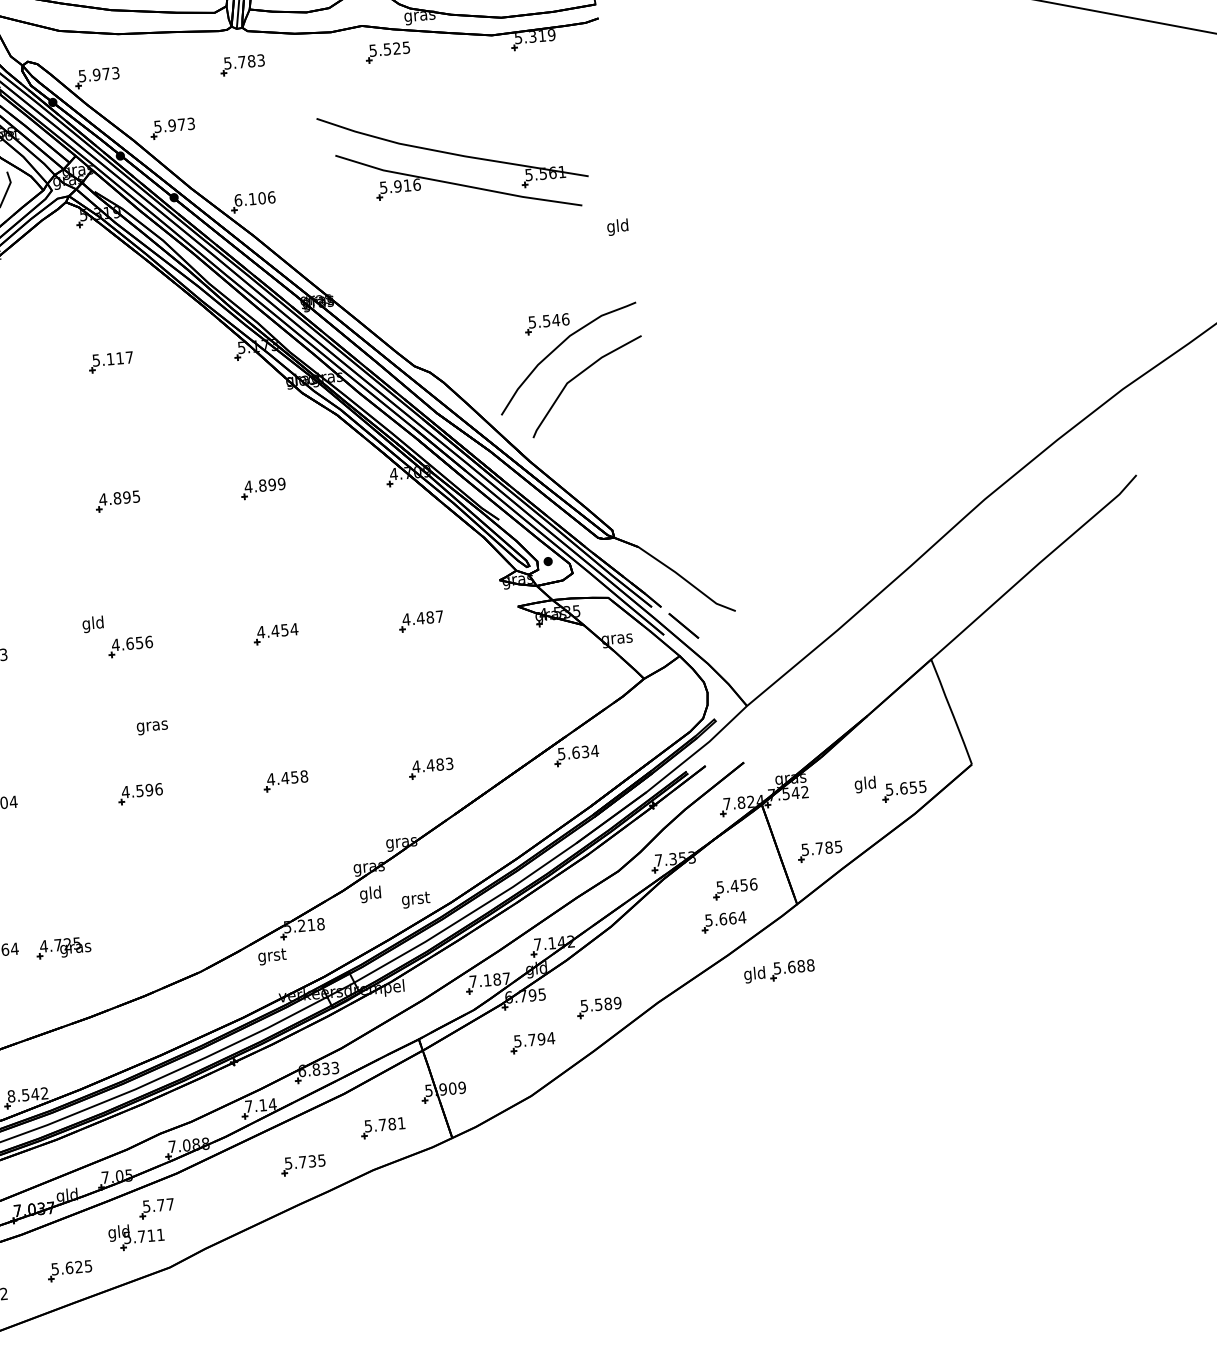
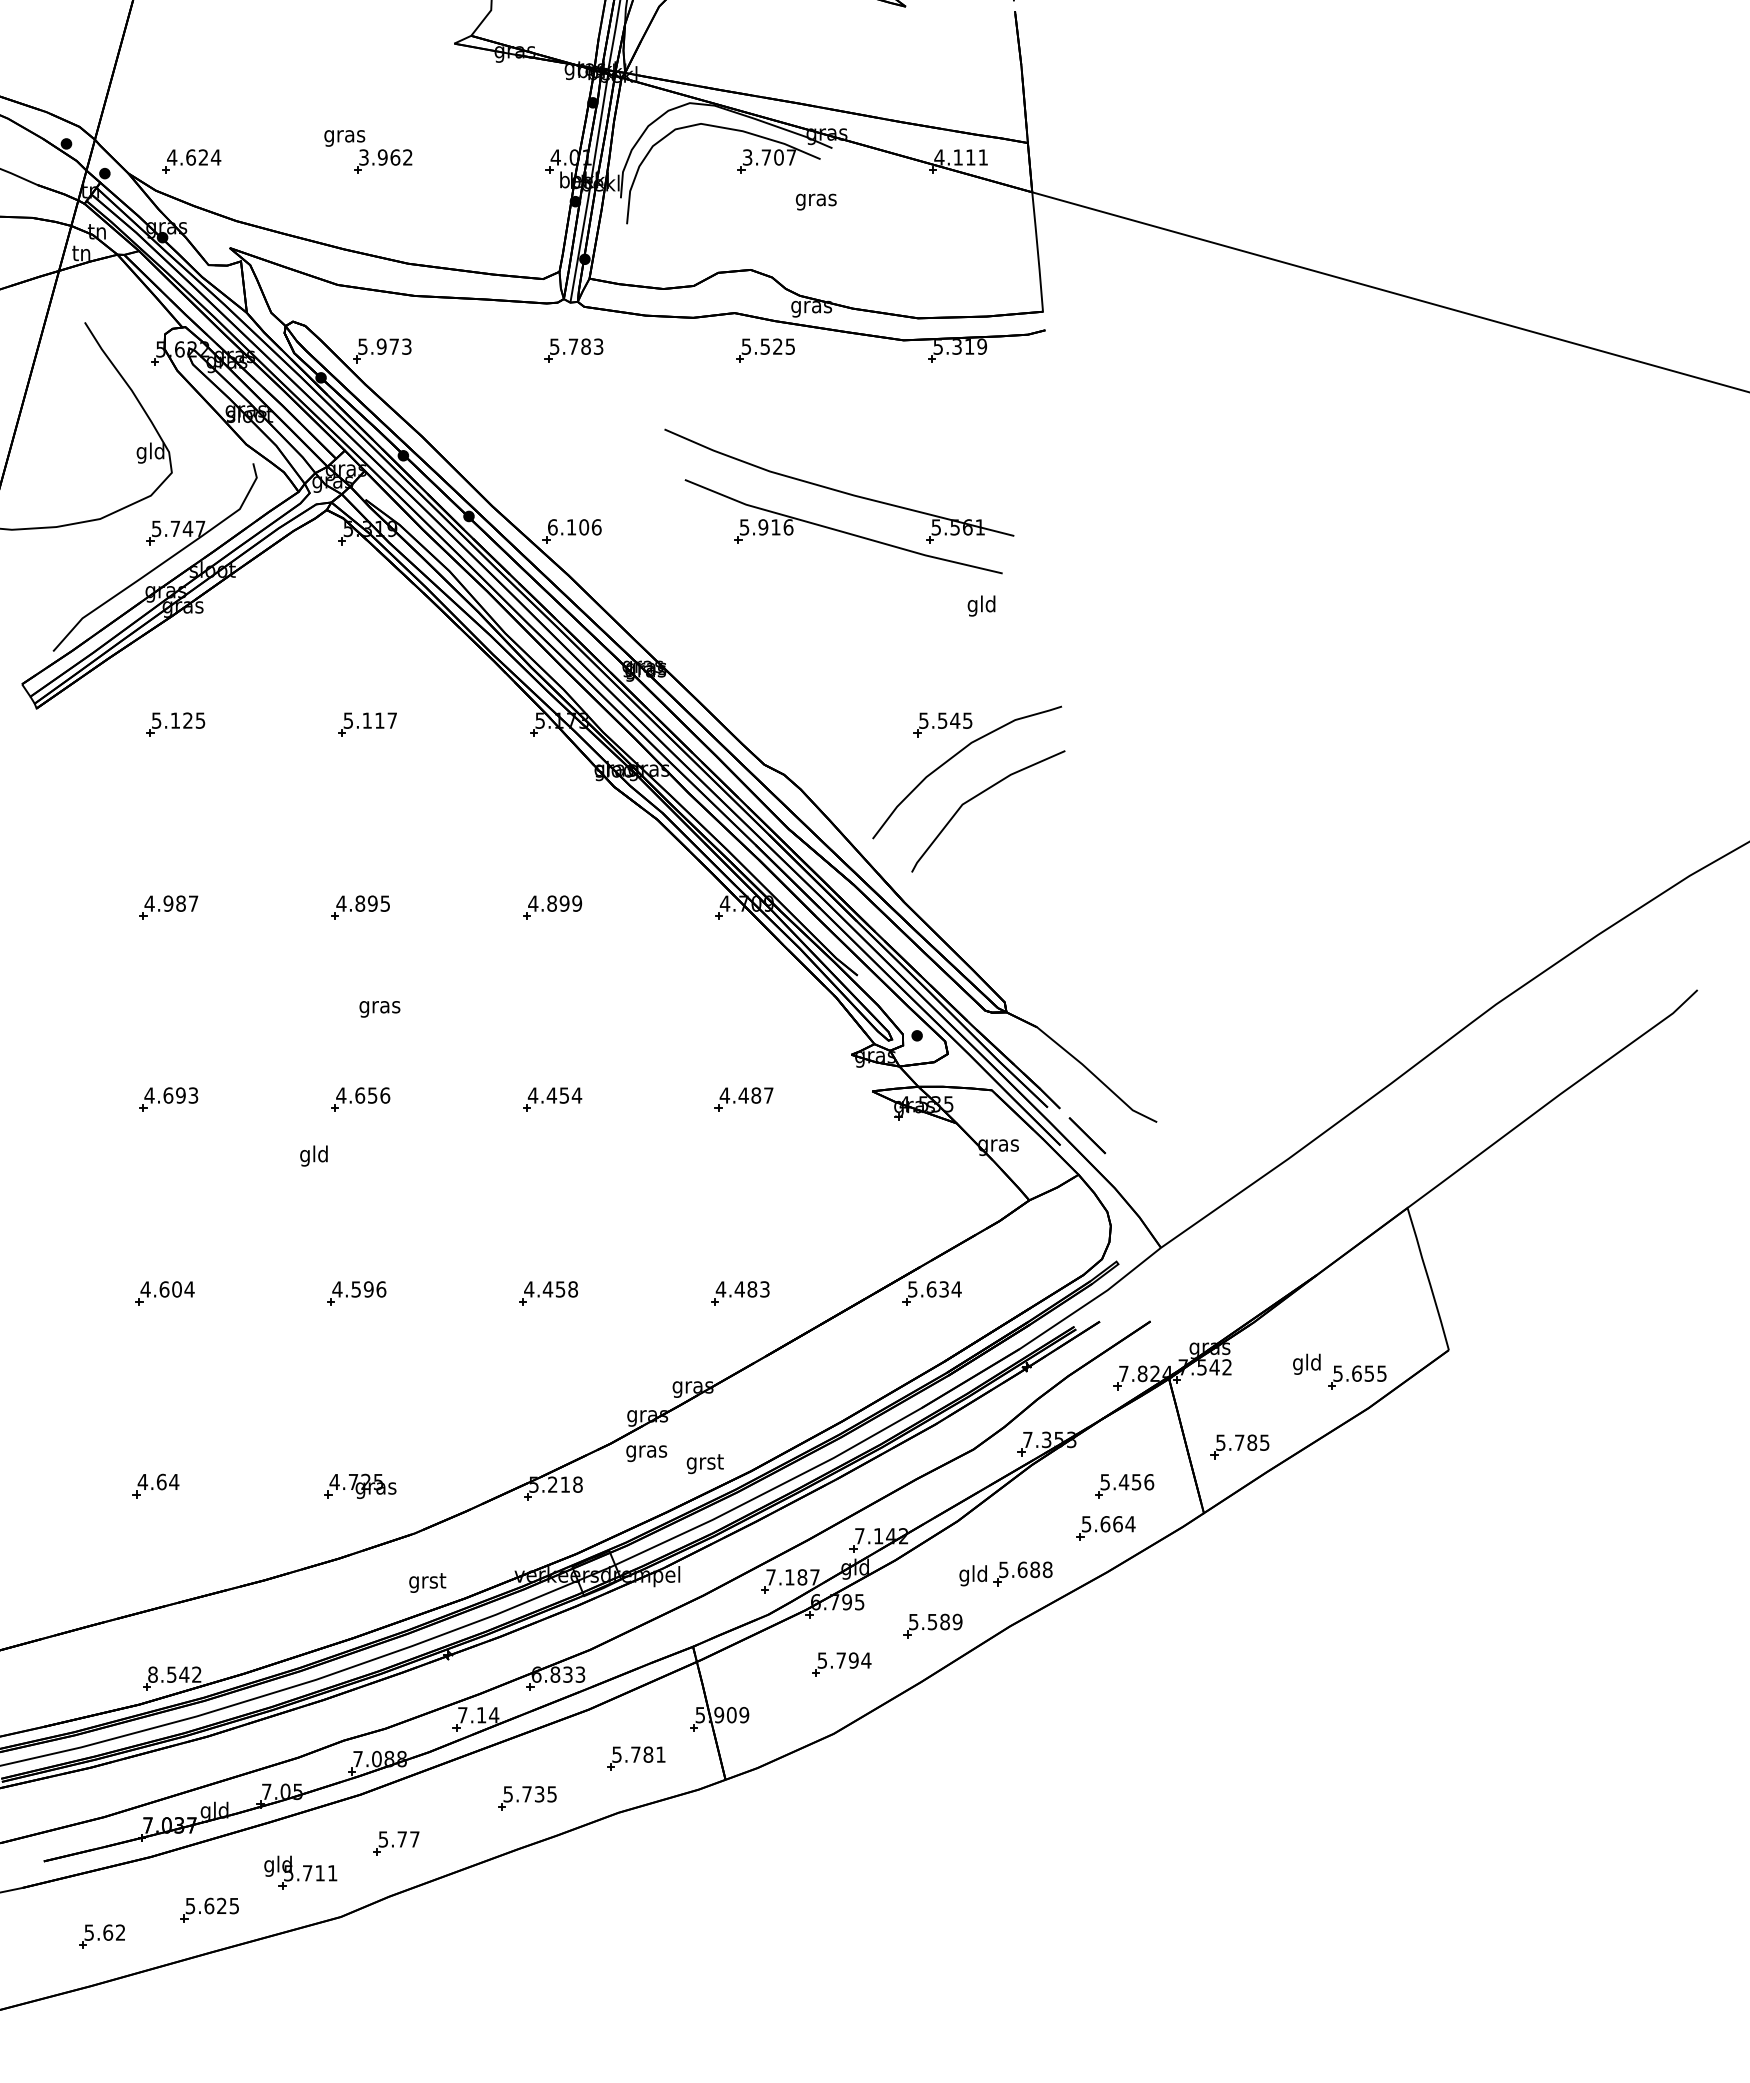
part: (173, 128) -> (475, 425), removed
text: (617, 226) -> (981, 605), moved
text: (565, 319) -> (967, 720), 5.546 -> 5.545
text: (92, 624) -> (313, 1155), moved
text: (152, 728) -> (379, 1009), moved
text: (370, 894) -> (646, 1451), gld -> gras
part: (63, 947) -> (360, 1485), moved
text: (272, 956) -> (427, 1582), moved
part: (778, 971) -> (1005, 1573), moved
part: (156, 1208) -> (396, 1843), moved

